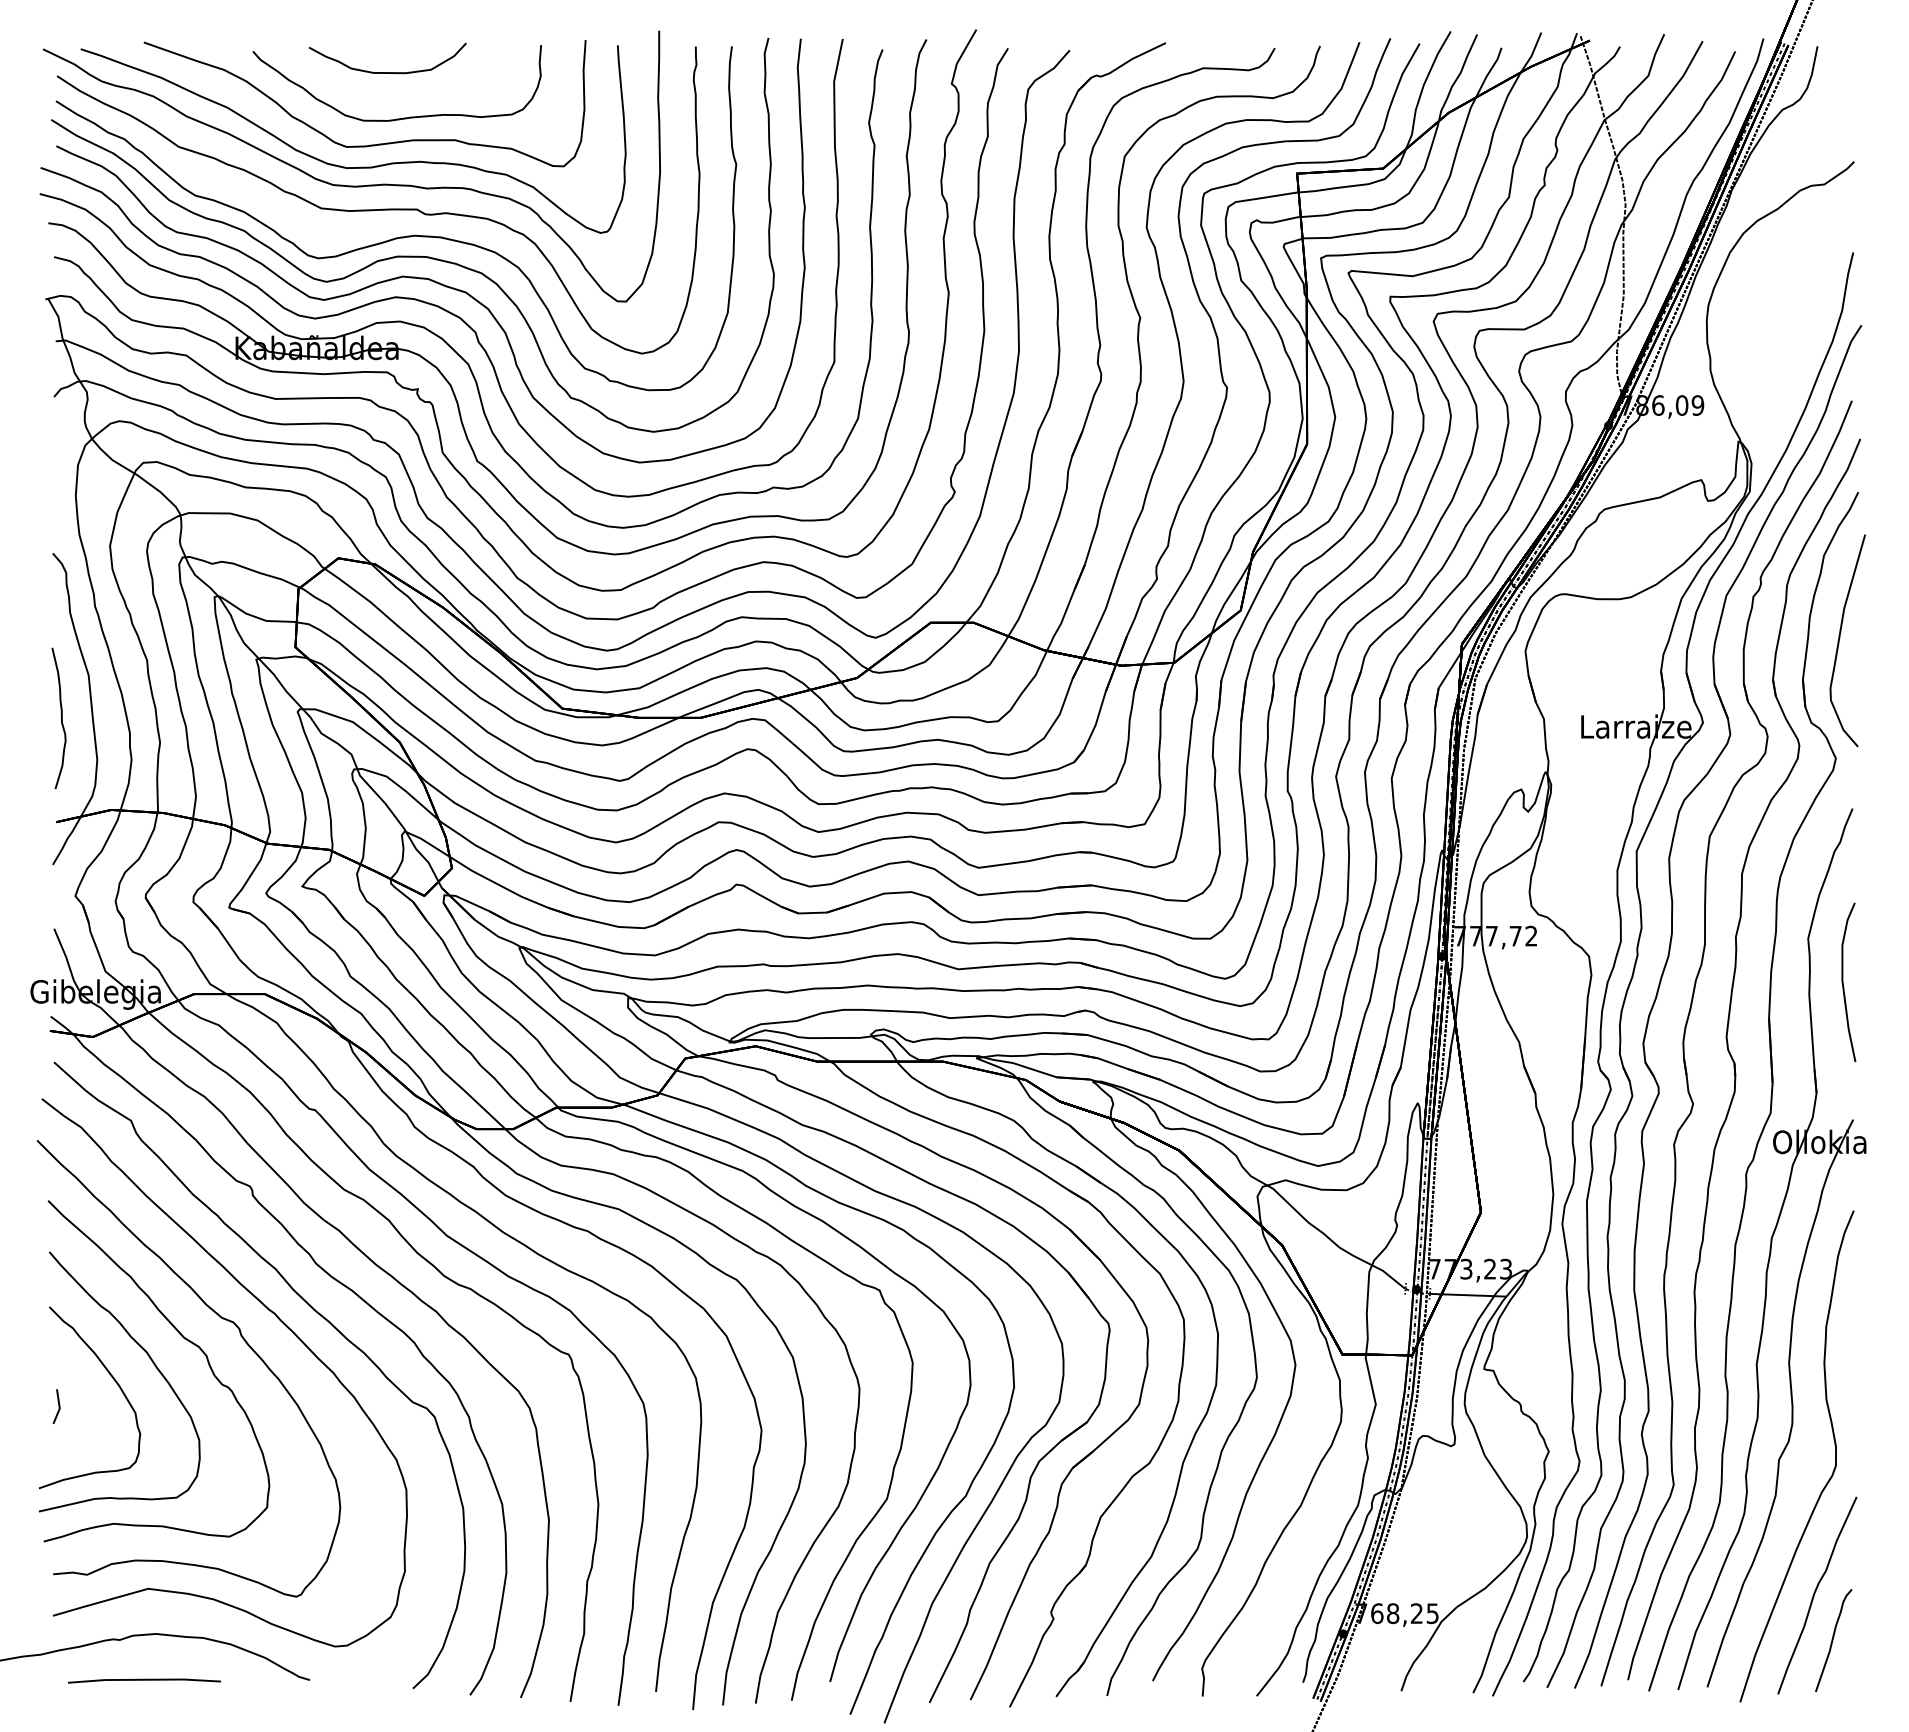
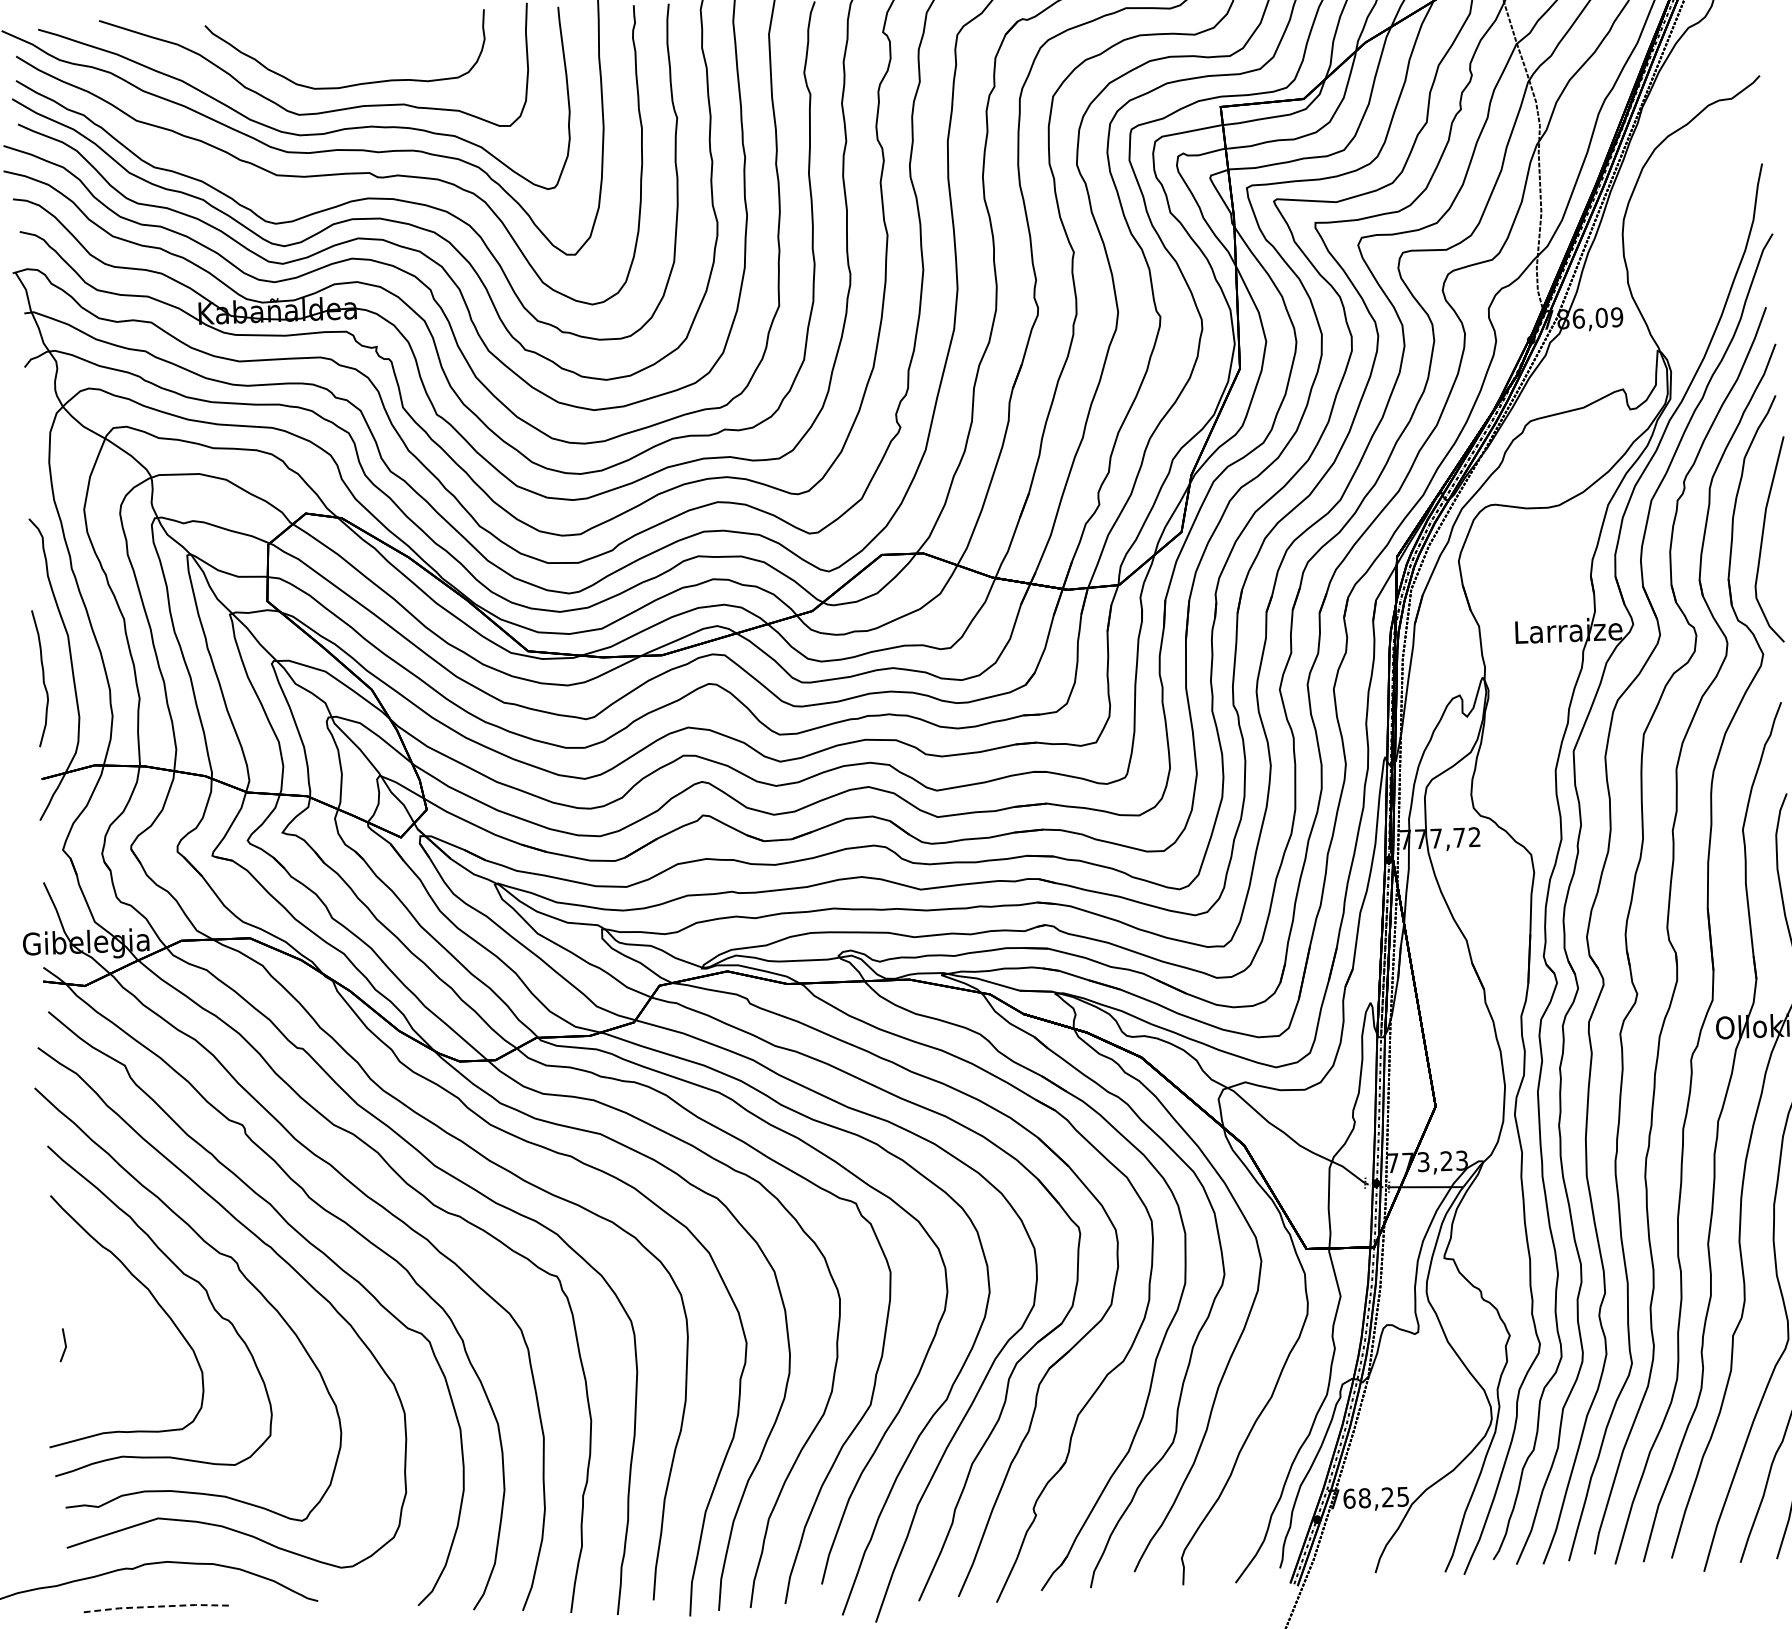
curve: (387, 72) -> (336, 41), removed
curve: (114, 1381) -> (118, 1318), removed
line: (144, 1679) -> (157, 1606), solid -> dashed

